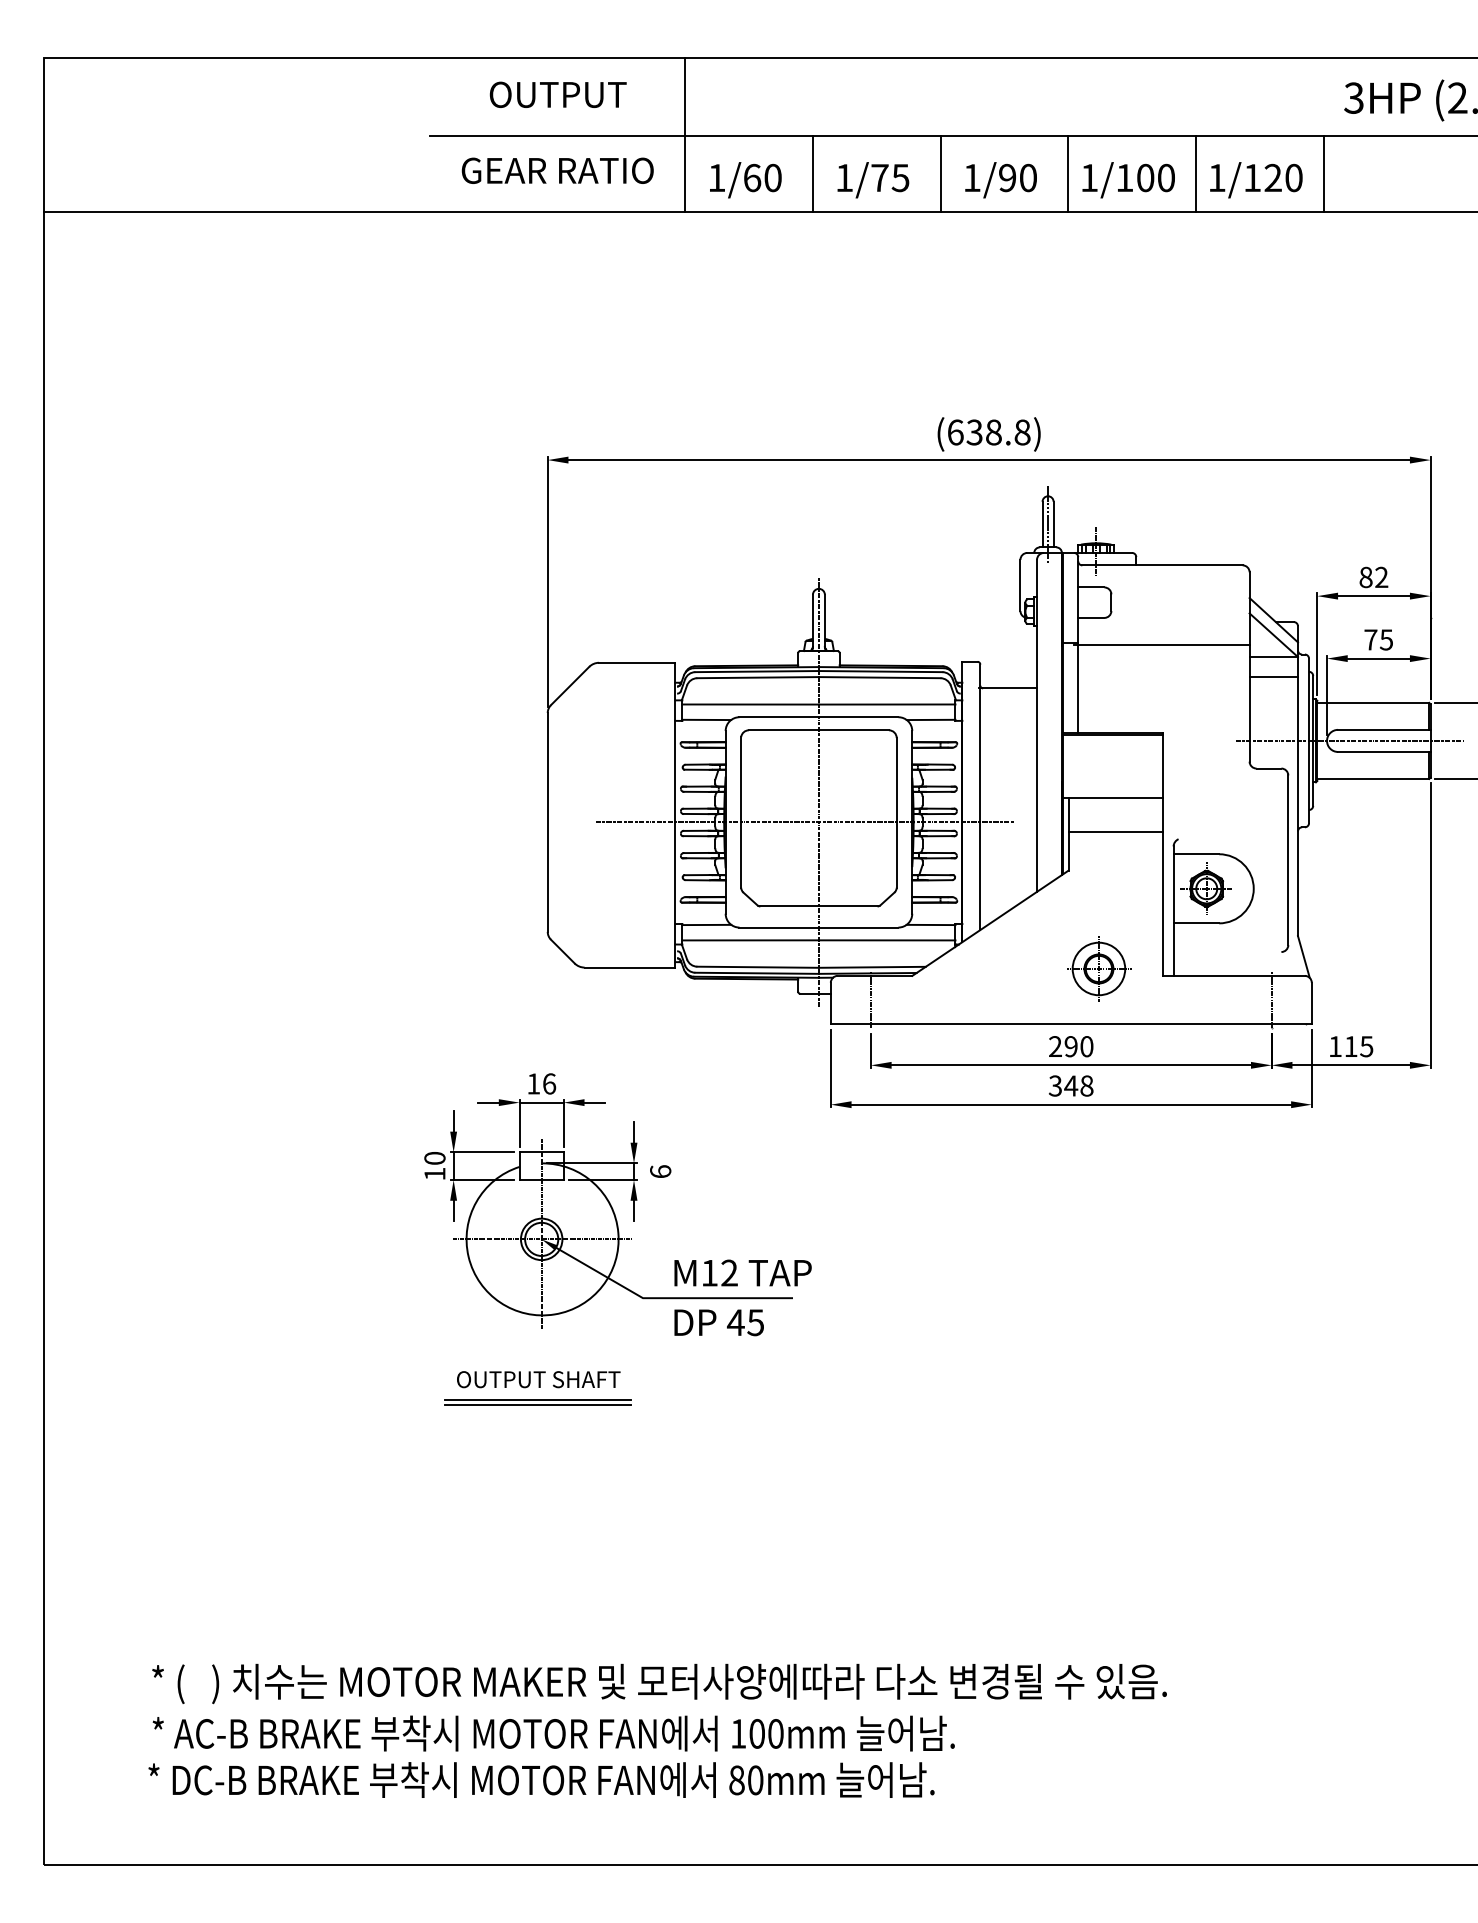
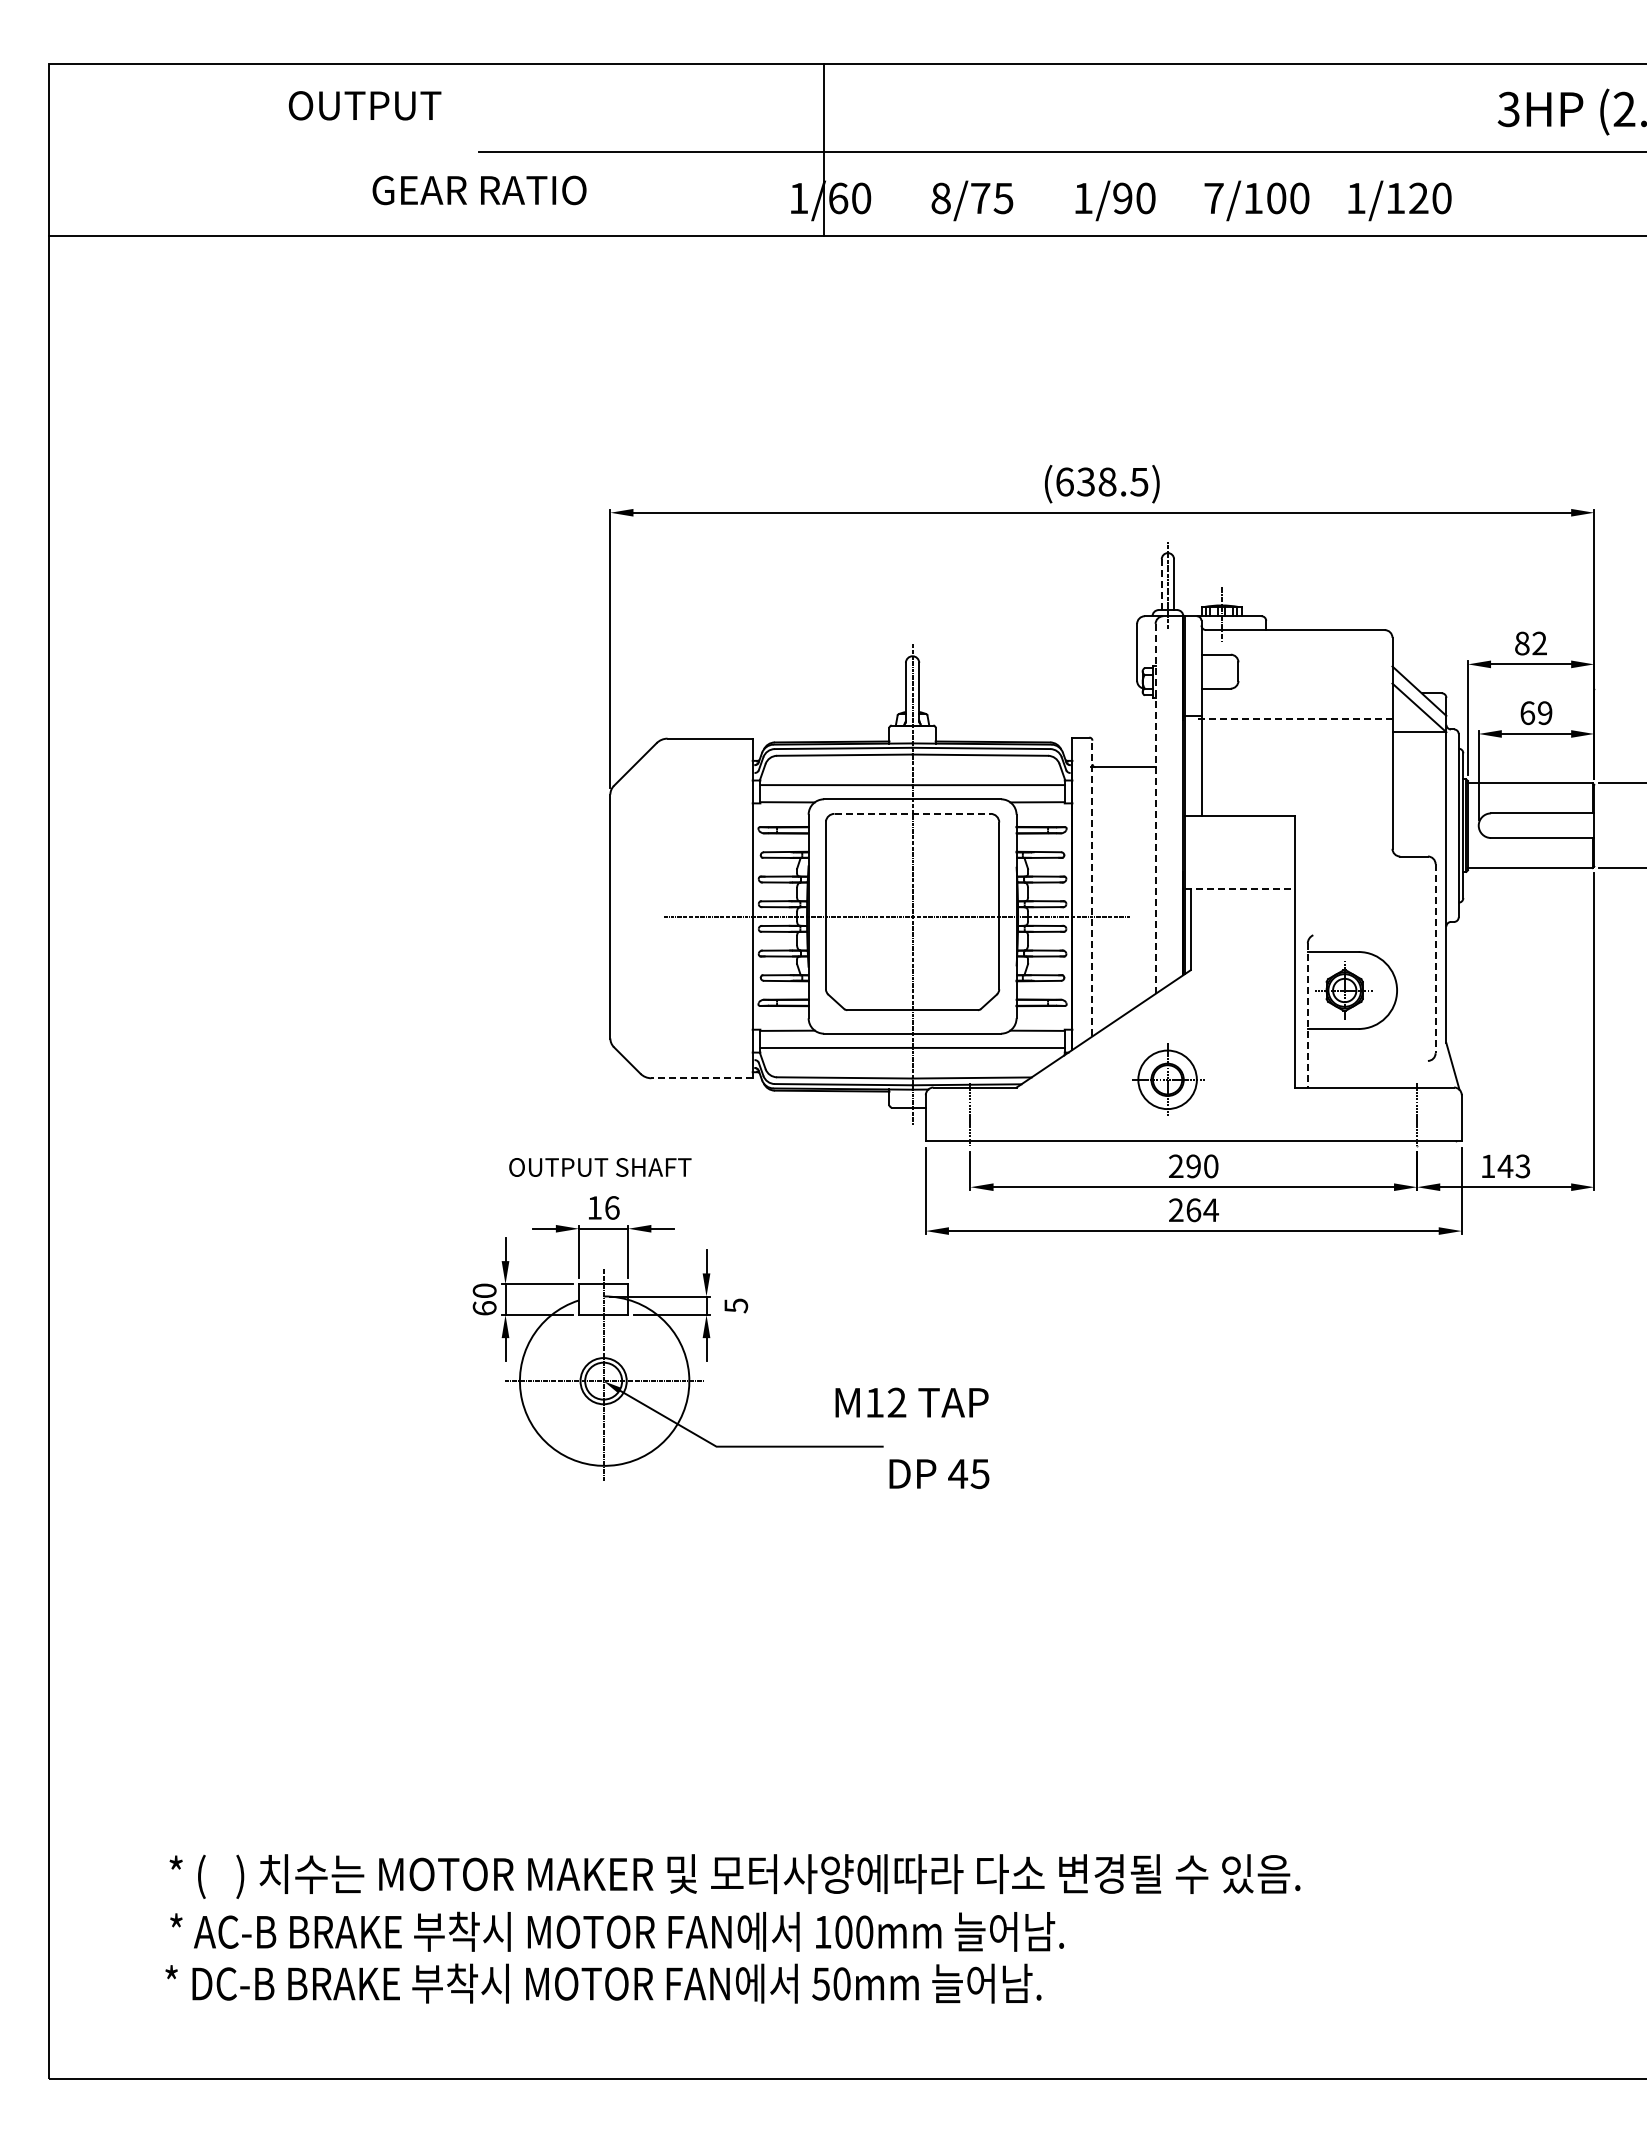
text: (557, 94) -> (364, 105), moved
line: (685, 134) -> (823, 150), moved
text: (557, 170) -> (479, 190), moved
line: (813, 173) -> (906, 193), removed
line: (940, 173) -> (1048, 193), removed
line: (1068, 173) -> (1190, 193), removed
line: (1195, 173) -> (1332, 193), removed
line: (1323, 173) -> (1474, 193), removed
text: (843, 178) -> (940, 198), 1/75 -> 8/75
text: (1088, 178) -> (1213, 198), 1/100 -> 7/100
text: (1022, 432) -> (1139, 481), (638.8) -> (638.5)
line: (1042, 525) -> (1161, 585), solid -> dashed
text: (1378, 640) -> (1536, 713), 75 -> 69
line: (1161, 645) -> (1294, 719), solid -> dashed
line: (1273, 677) -> (1419, 754), removed
line: (1036, 725) -> (1155, 808), solid -> dashed
line: (819, 729) -> (913, 813), solid -> dashed
line: (1112, 735) -> (1239, 819), removed
line: (1349, 740) -> (1503, 825), removed
line: (980, 797) -> (1092, 888), solid -> dashed
line: (1113, 797) -> (1240, 888), solid -> dashed
line: (1115, 832) -> (1242, 927), removed
line: (1288, 860) -> (1435, 958), solid -> dashed
line: (1173, 911) -> (1307, 1015), solid -> dashed
line: (630, 967) -> (702, 1078), solid -> dashed
part: (1099, 968) -> (1168, 1079), moved
text: (1358, 1045) -> (1513, 1165), 115 -> 143
text: (1071, 1086) -> (1193, 1210), 348 -> 264
text: (660, 1171) -> (736, 1305), 6 -> 5
text: (434, 1174) -> (484, 1308), 10 -> 60
text: (742, 1272) -> (911, 1402), moved
text: (719, 1323) -> (939, 1474), moved
text: (538, 1379) -> (600, 1167), moved
line: (537, 1400) -> (599, 1560), removed
line: (537, 1405) -> (599, 1566), removed
text: (736, 1779) -> (820, 1983), 80mm -> 50mm

